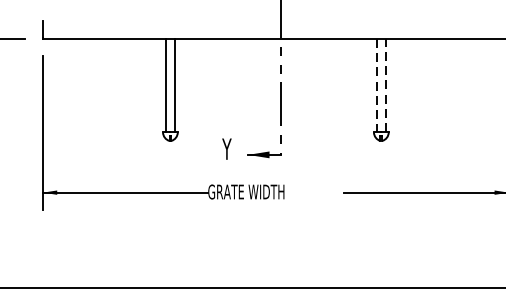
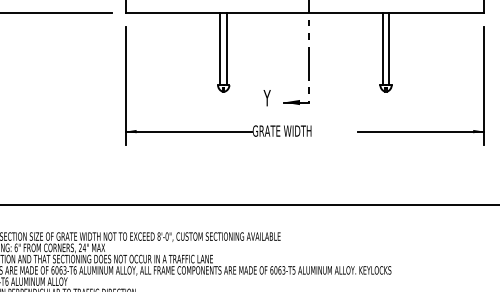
line: (385, 84) -> (389, 48), dashed -> solid
line: (376, 85) -> (382, 49), dashed -> solid

